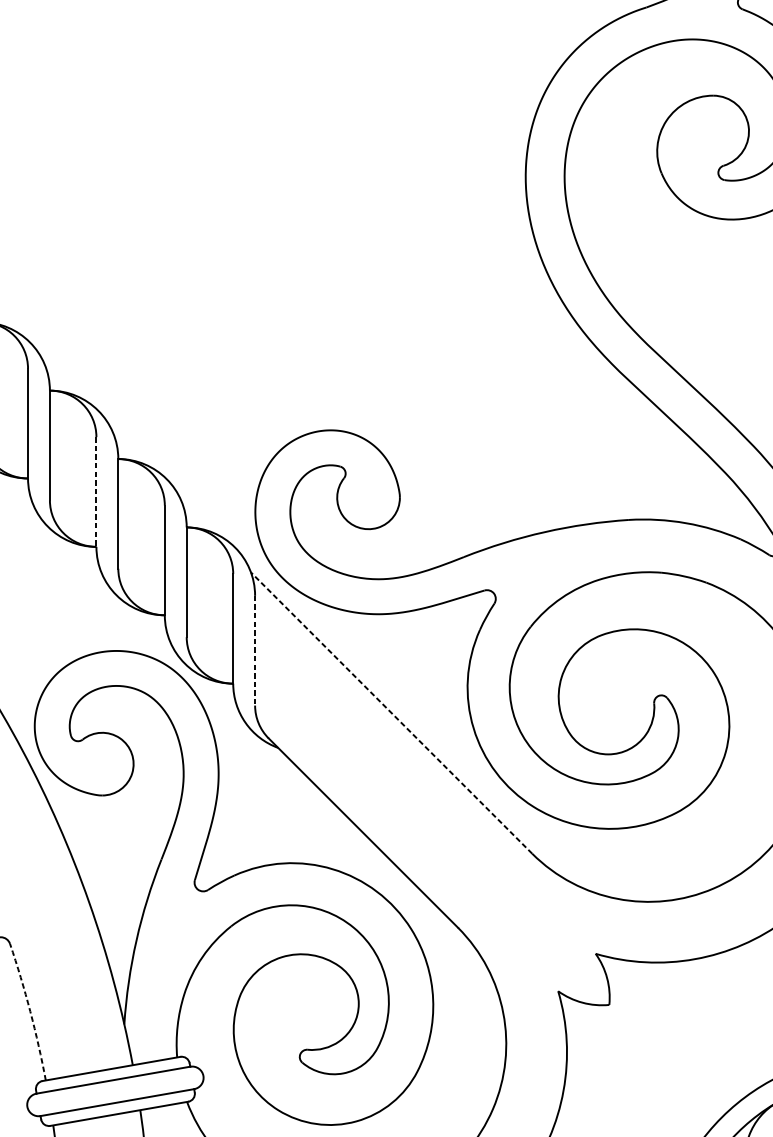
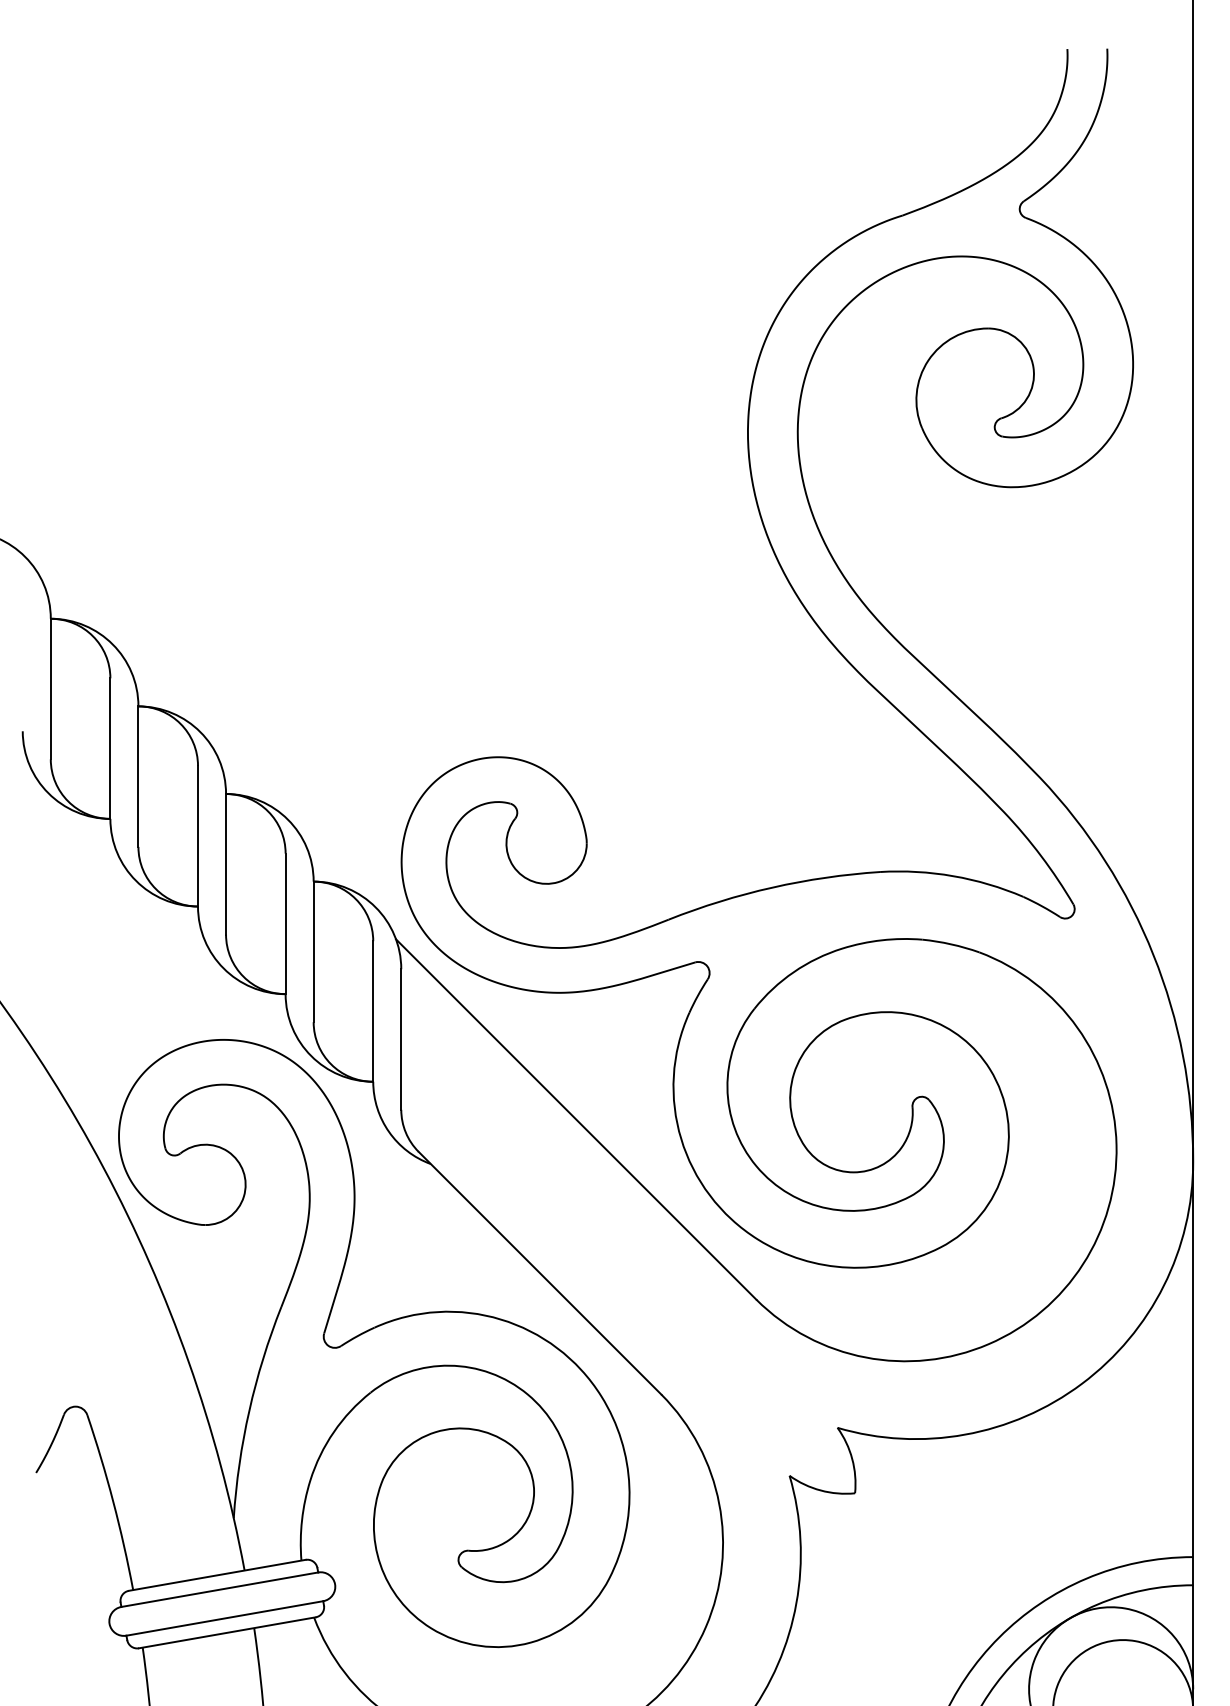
line: (96, 492) -> (198, 836), dashed -> solid
line: (255, 651) -> (401, 1040), dashed -> solid
line: (391, 713) -> (576, 1119), dashed -> solid
arc: (30, 1011) -> (113, 1501), dashed -> solid

